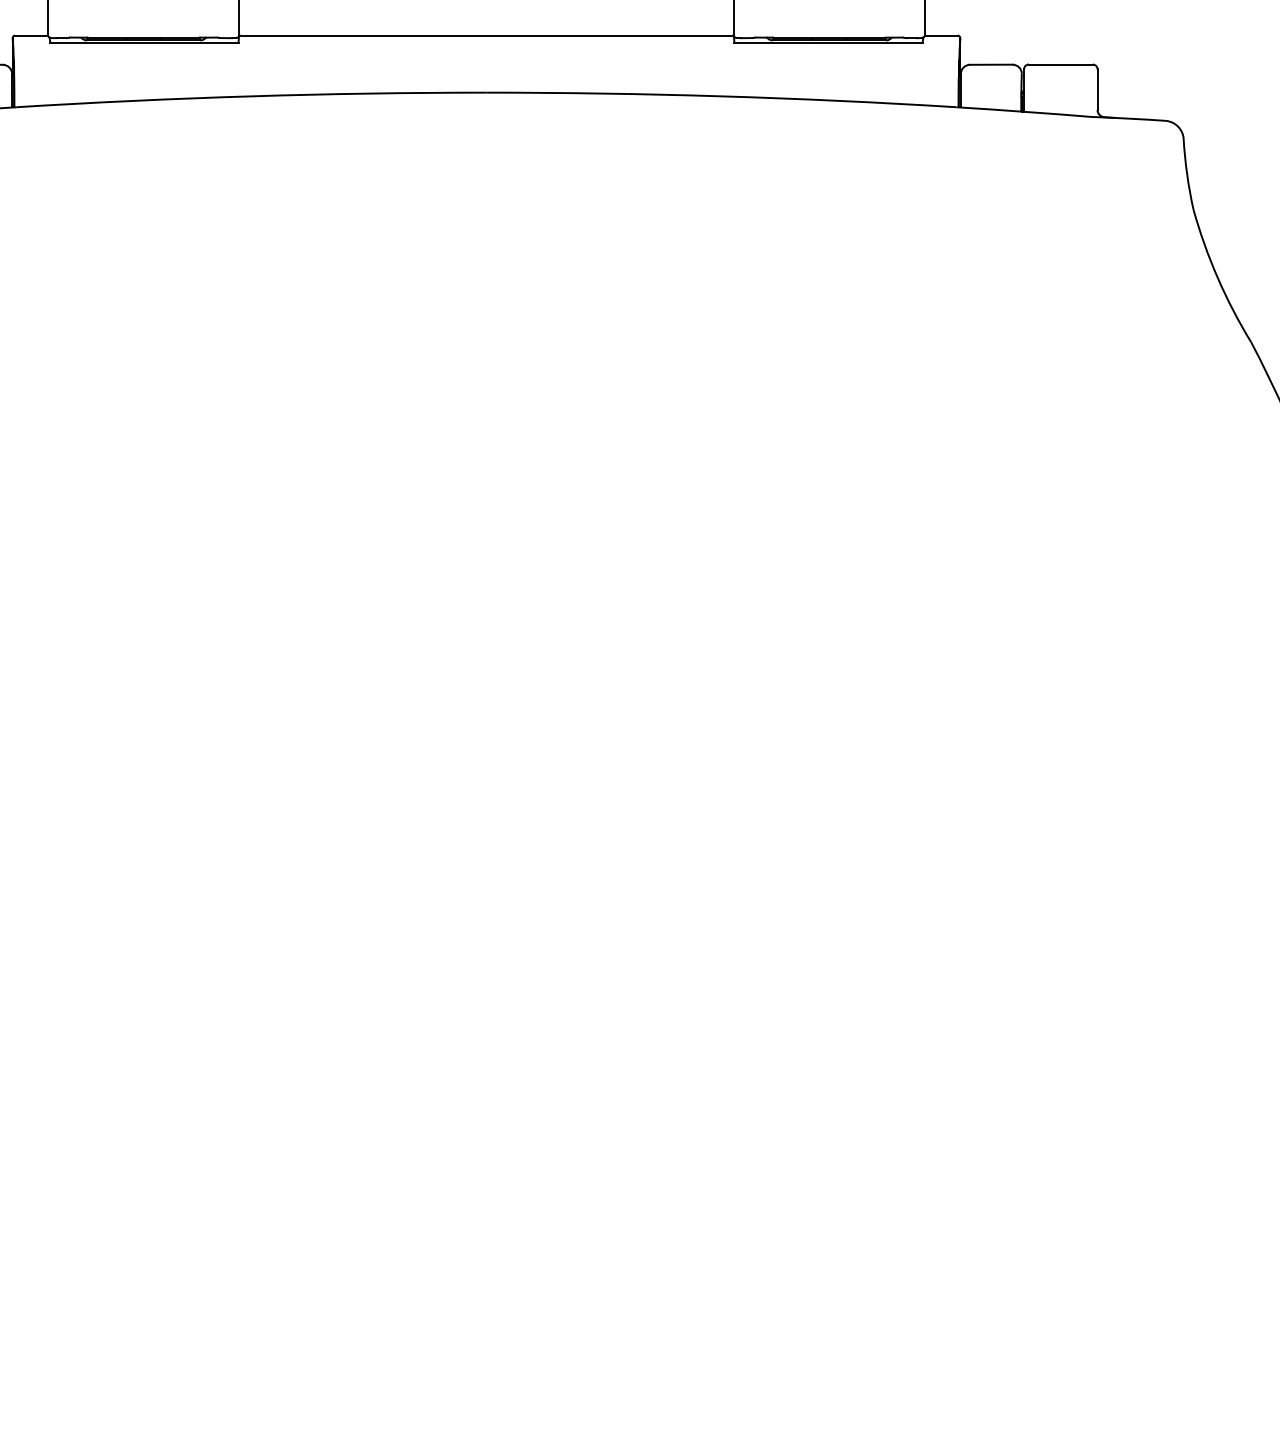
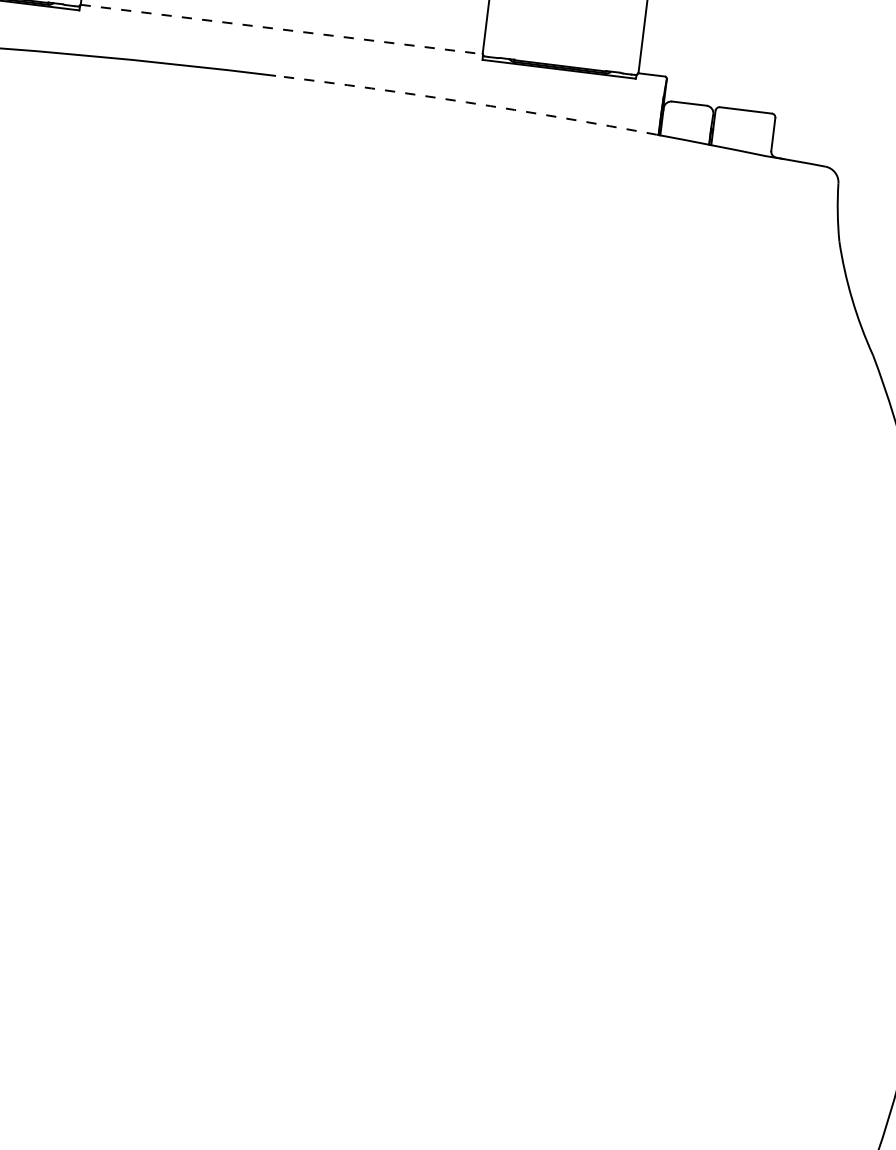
line: (486, 35) -> (281, 29), solid -> dashed
arc: (721, 96) -> (466, 102), solid -> dashed

